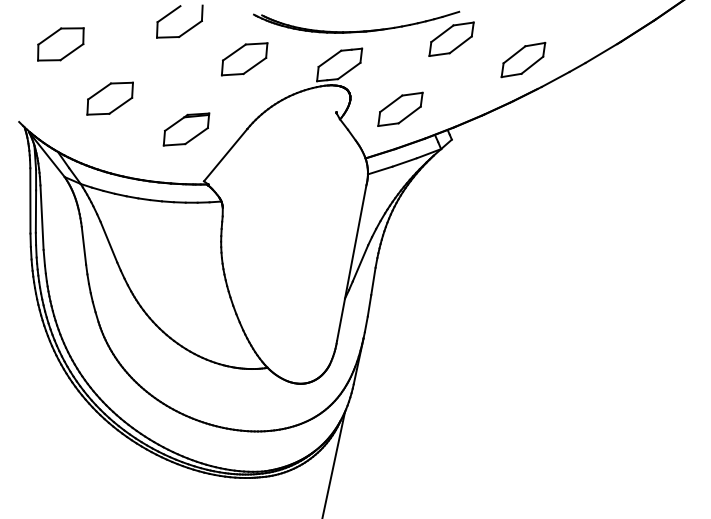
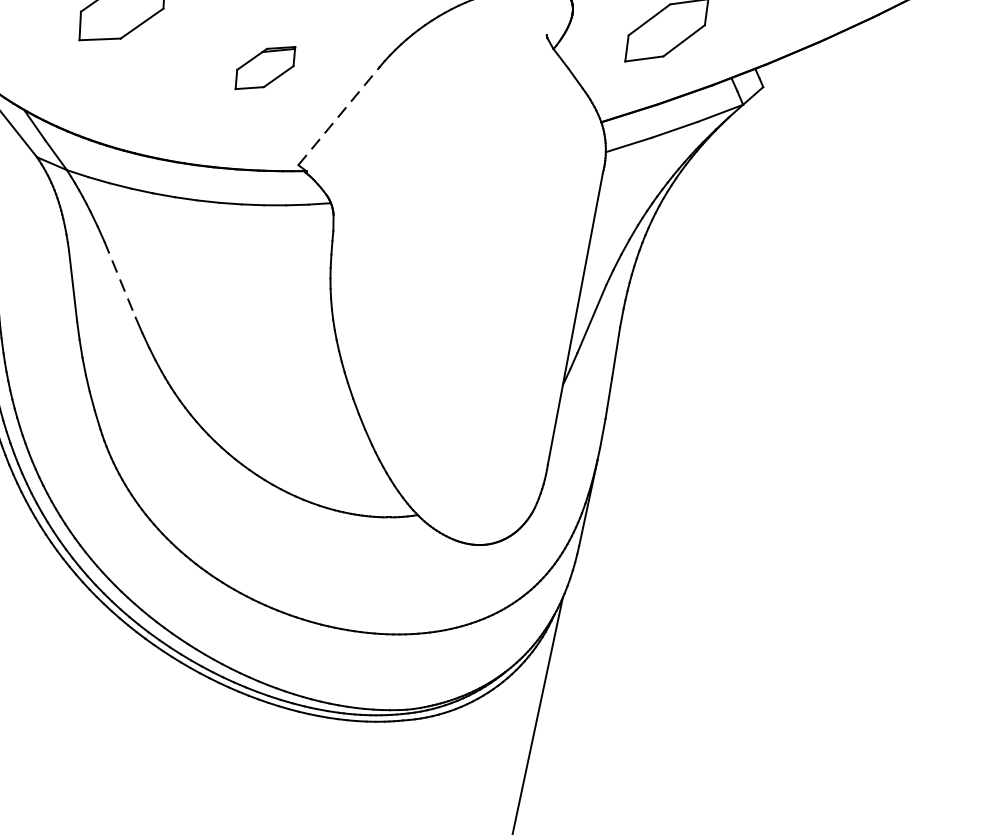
part: (186, 129) -> (265, 68), size x0.7
line: (225, 155) -> (338, 116), solid -> dashed
line: (108, 242) -> (119, 279), solid -> dashed

